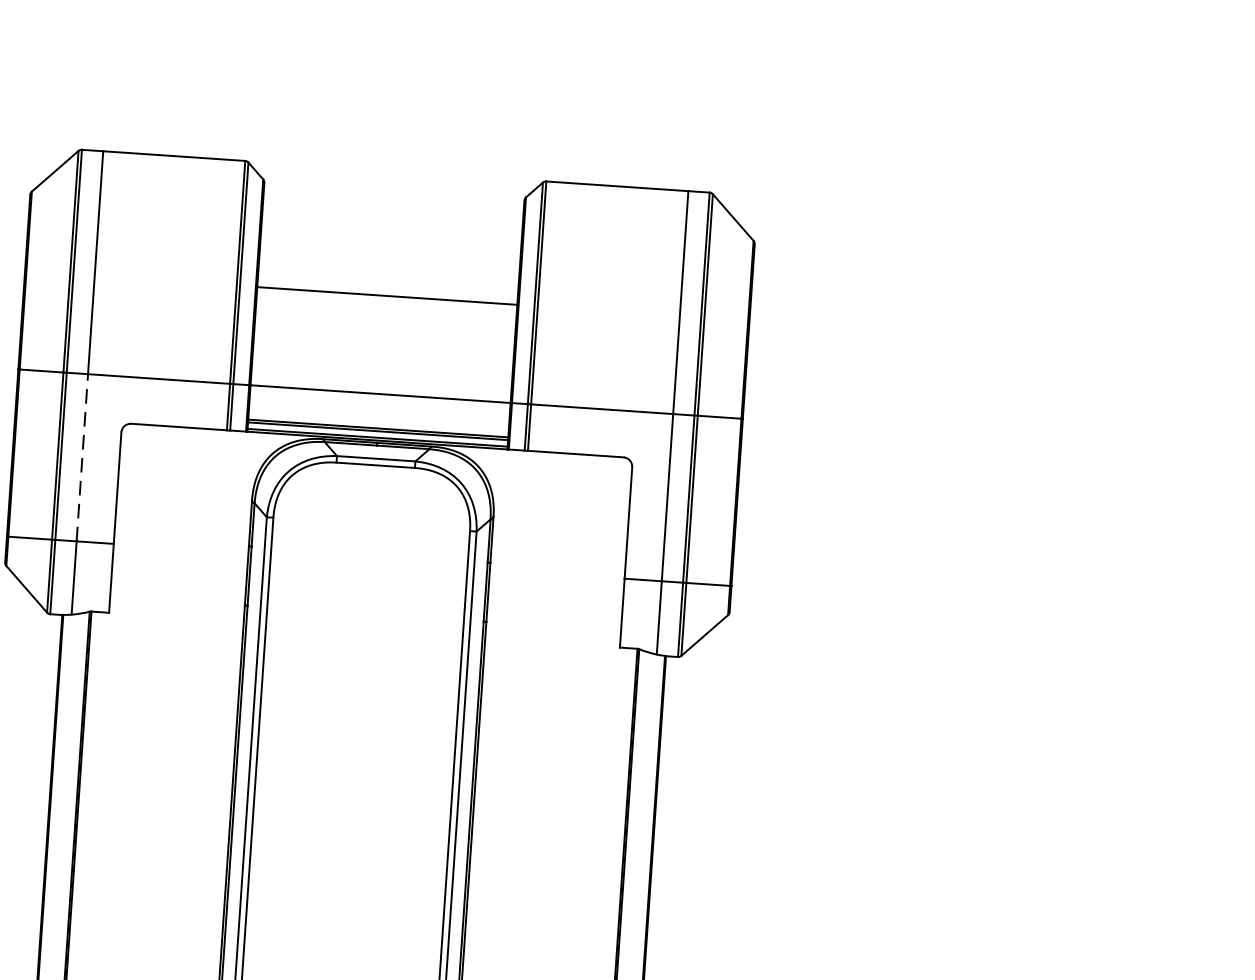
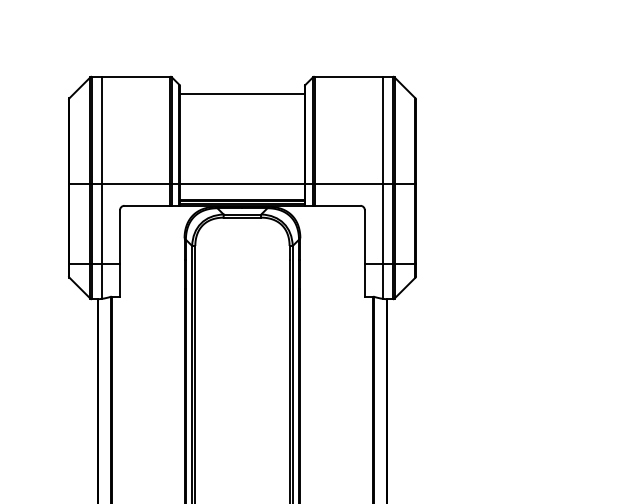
line: (387, 295) -> (242, 94), moved
line: (82, 457) -> (102, 223), dashed -> solid

